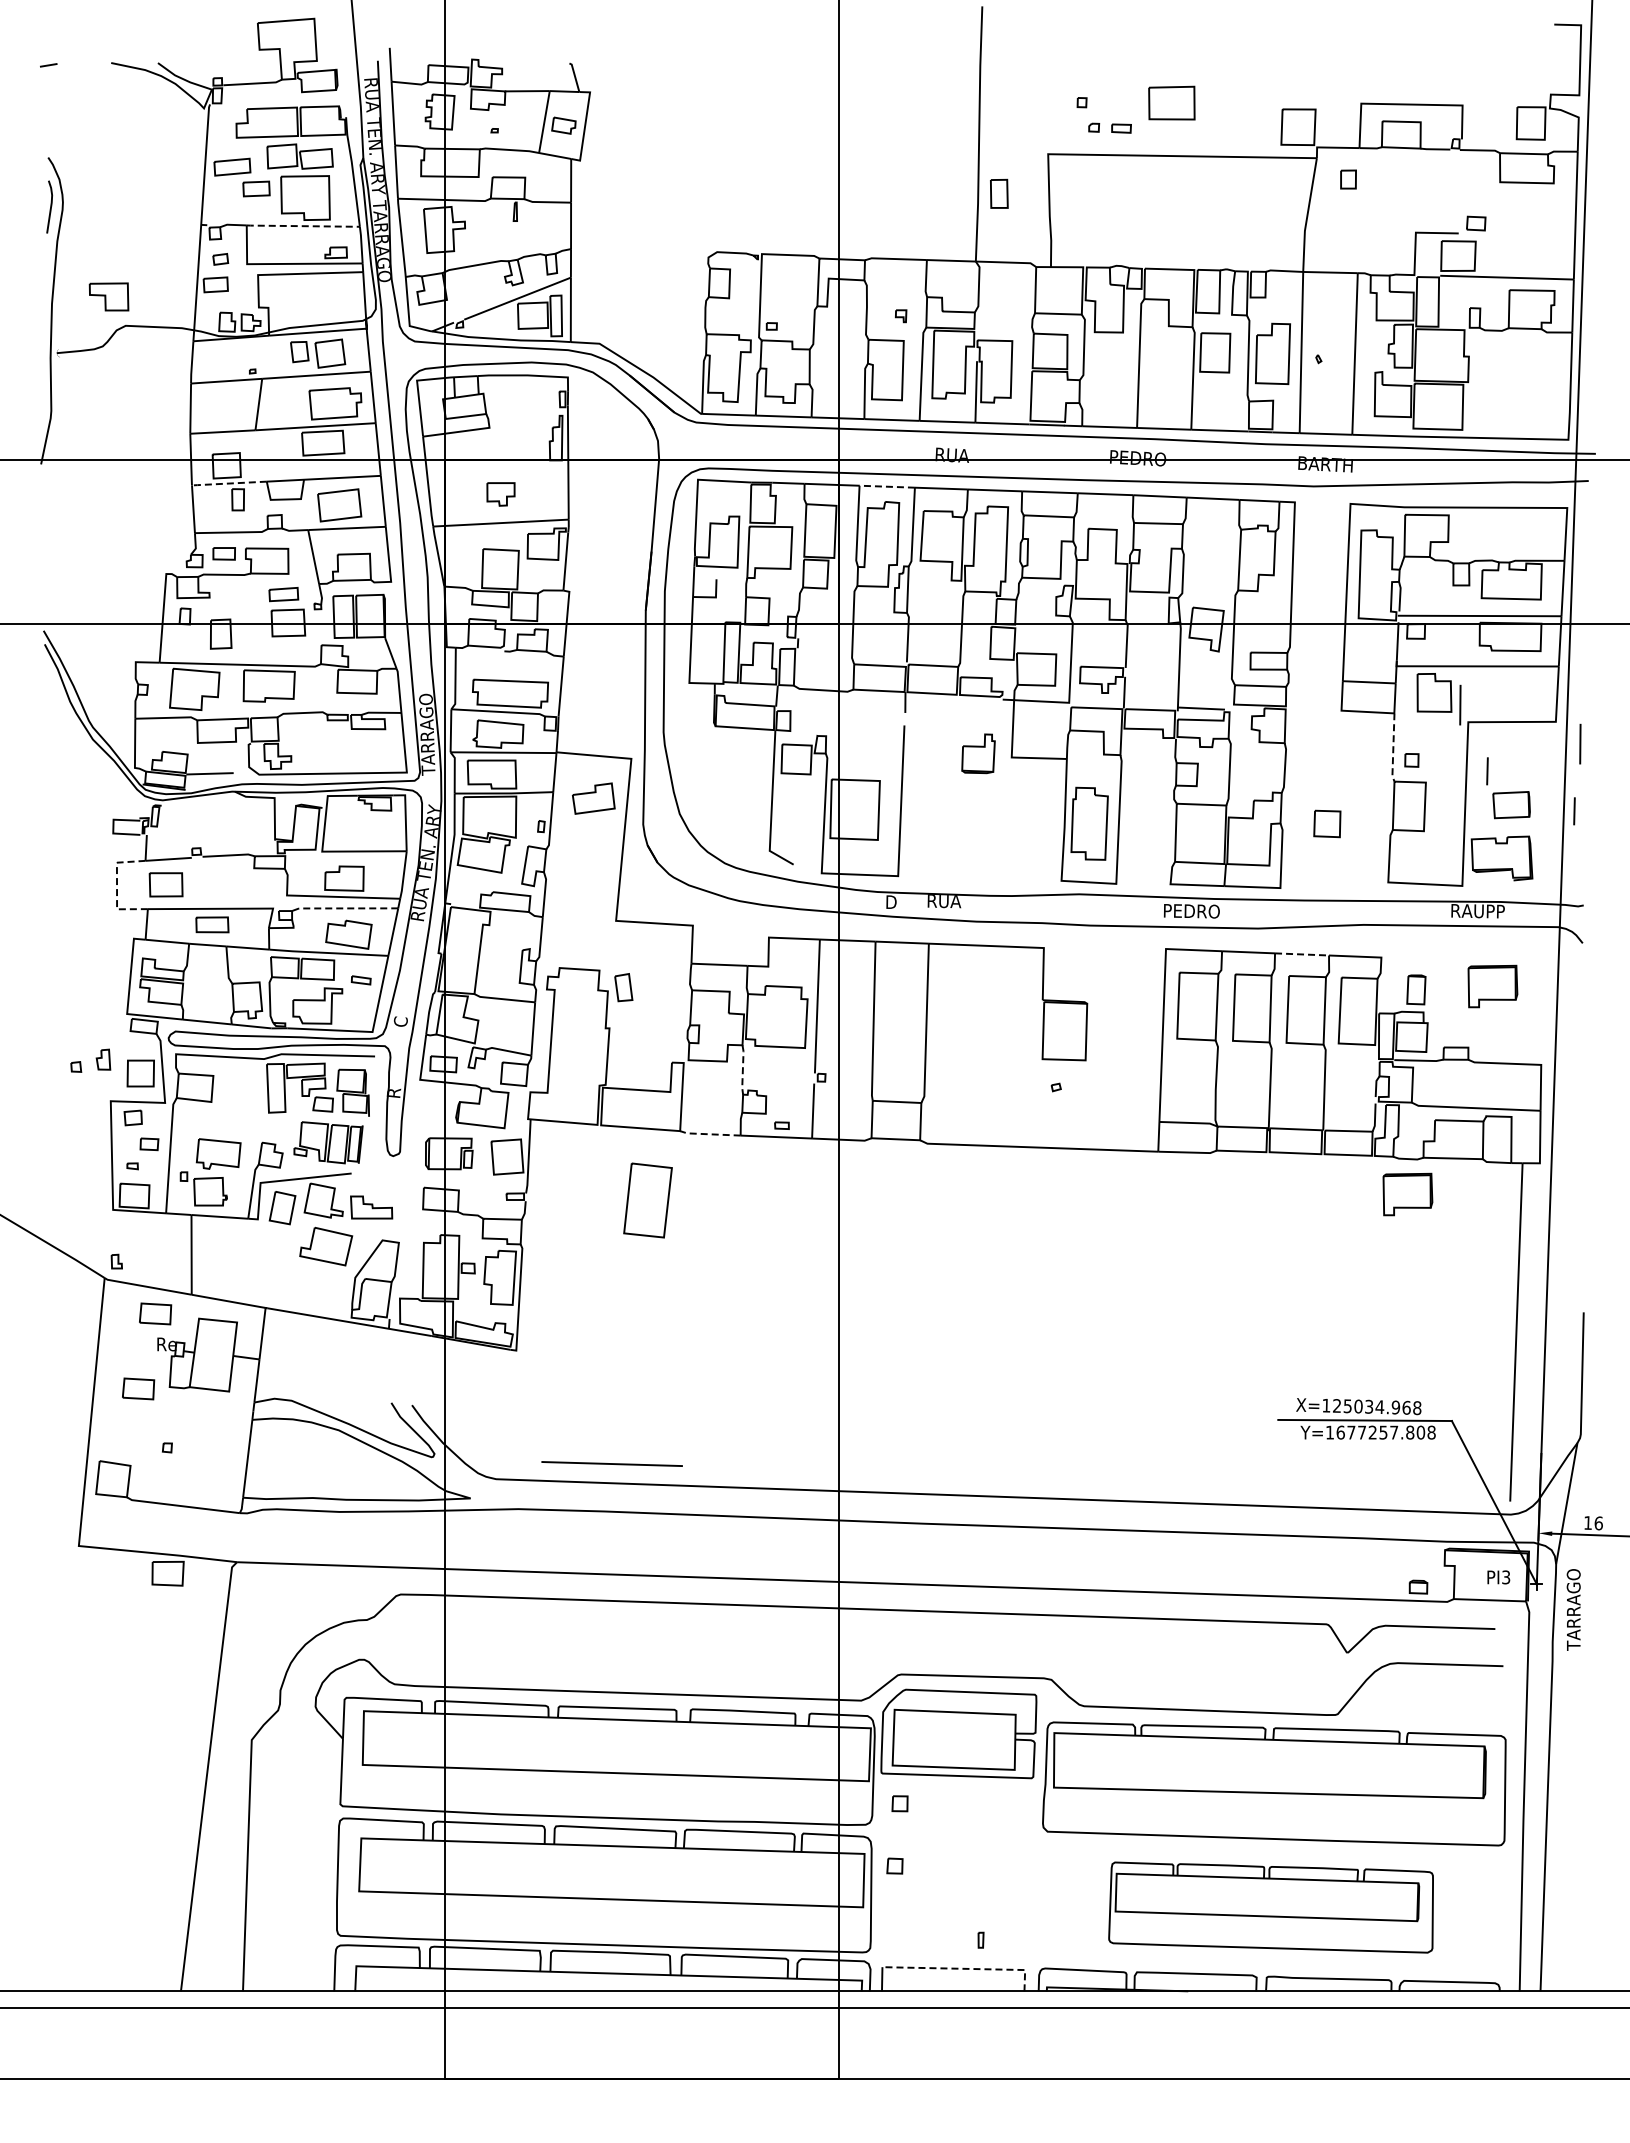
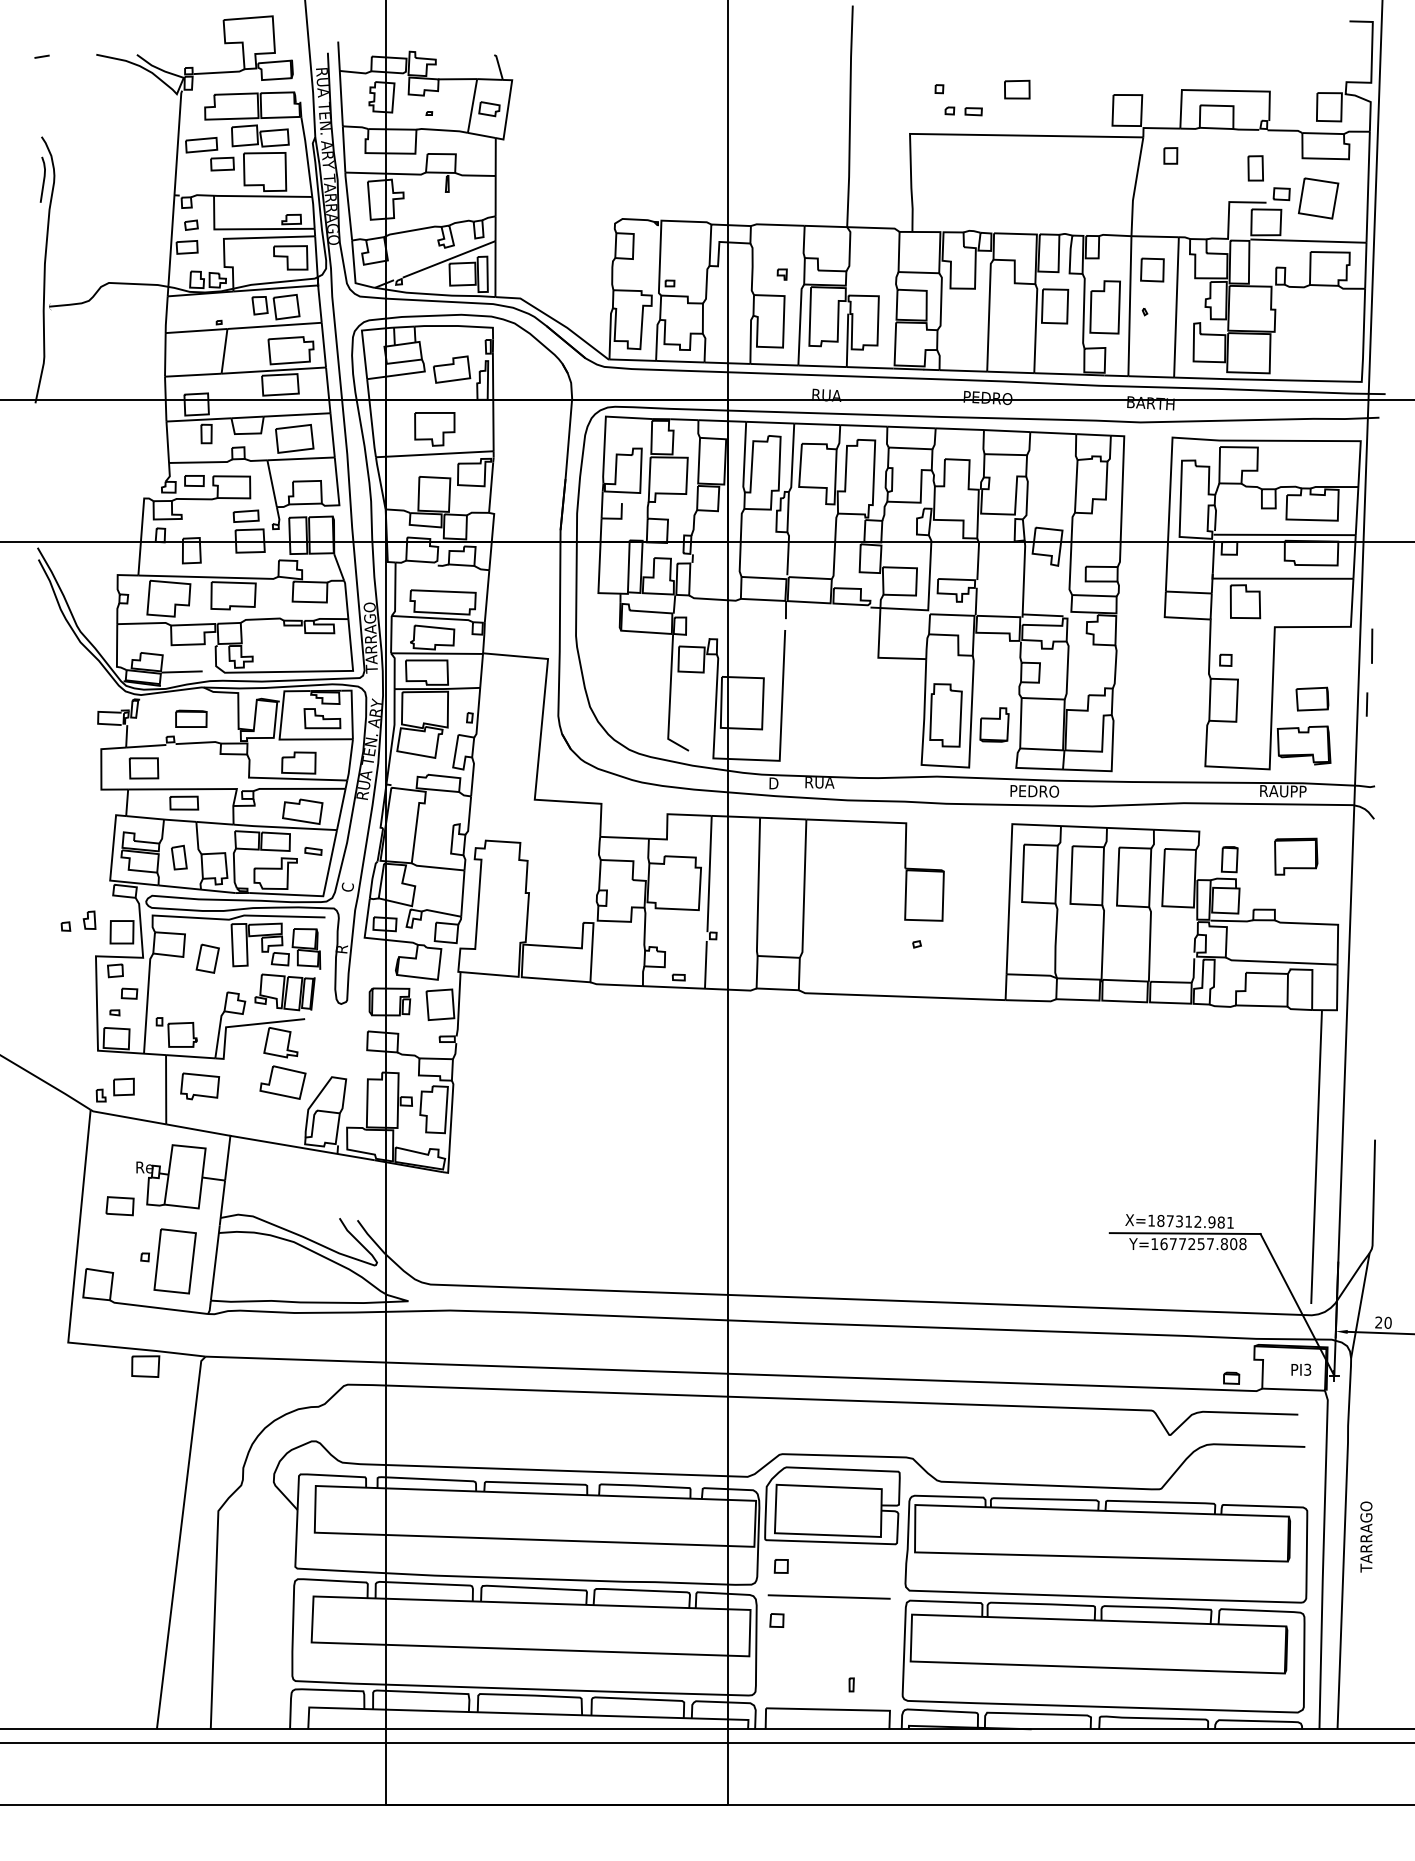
part: (1171, 103) -> (1017, 89), size x0.62
part: (999, 193) -> (1255, 168), moved
line: (303, 226) -> (263, 196), dashed -> solid
part: (1518, 228) -> (1318, 198), added
part: (108, 296) -> (290, 257), moved
line: (228, 483) -> (198, 419), dashed -> solid
line: (887, 486) -> (770, 422), dashed -> solid
part: (500, 494) -> (434, 429), size x1.67
line: (1460, 704) -> (1268, 611), removed
line: (1393, 747) -> (1209, 649), dashed -> solid
part: (978, 753) -> (994, 724), moved
line: (1487, 771) -> (1291, 669), removed
part: (593, 798) -> (451, 369), moved
part: (1327, 823) -> (1152, 269), moved
part: (220, 827) -> (191, 718), added
line: (117, 886) -> (101, 769), dashed -> solid
line: (343, 908) -> (298, 788), dashed -> solid
line: (1302, 954) -> (1130, 828), dashed -> solid
part: (623, 987) -> (179, 857), moved
line: (742, 1070) -> (644, 929), dashed -> solid
line: (708, 1134) -> (615, 985), dashed -> solid
part: (218, 1153) -> (199, 1085), moved
part: (1407, 1194) -> (1222, 1037), removed
part: (647, 1200) -> (174, 1261), moved
part: (371, 1207) -> (322, 718), moved
part: (282, 1208) -> (207, 959), moved
part: (142, 1251) -> (123, 1086), added
part: (155, 1313) -> (134, 1140), removed
text: (1377, 1407) -> (1195, 1222), X=125034.968 -> X=187312.981
line: (611, 1463) -> (828, 1596), moved
text: (1592, 1523) -> (1382, 1323), 16 -> 20
text: (1573, 1609) -> (1366, 1536), moved
part: (1270, 1907) -> (1103, 1656), size x1.43
line: (965, 1968) -> (838, 1709), dashed -> solid

